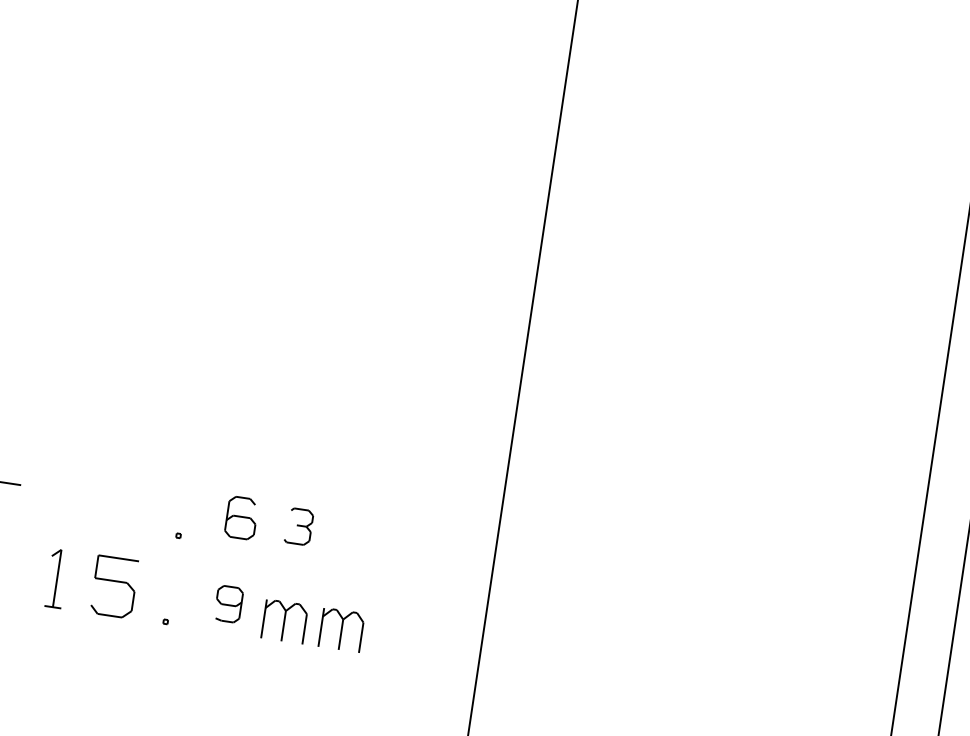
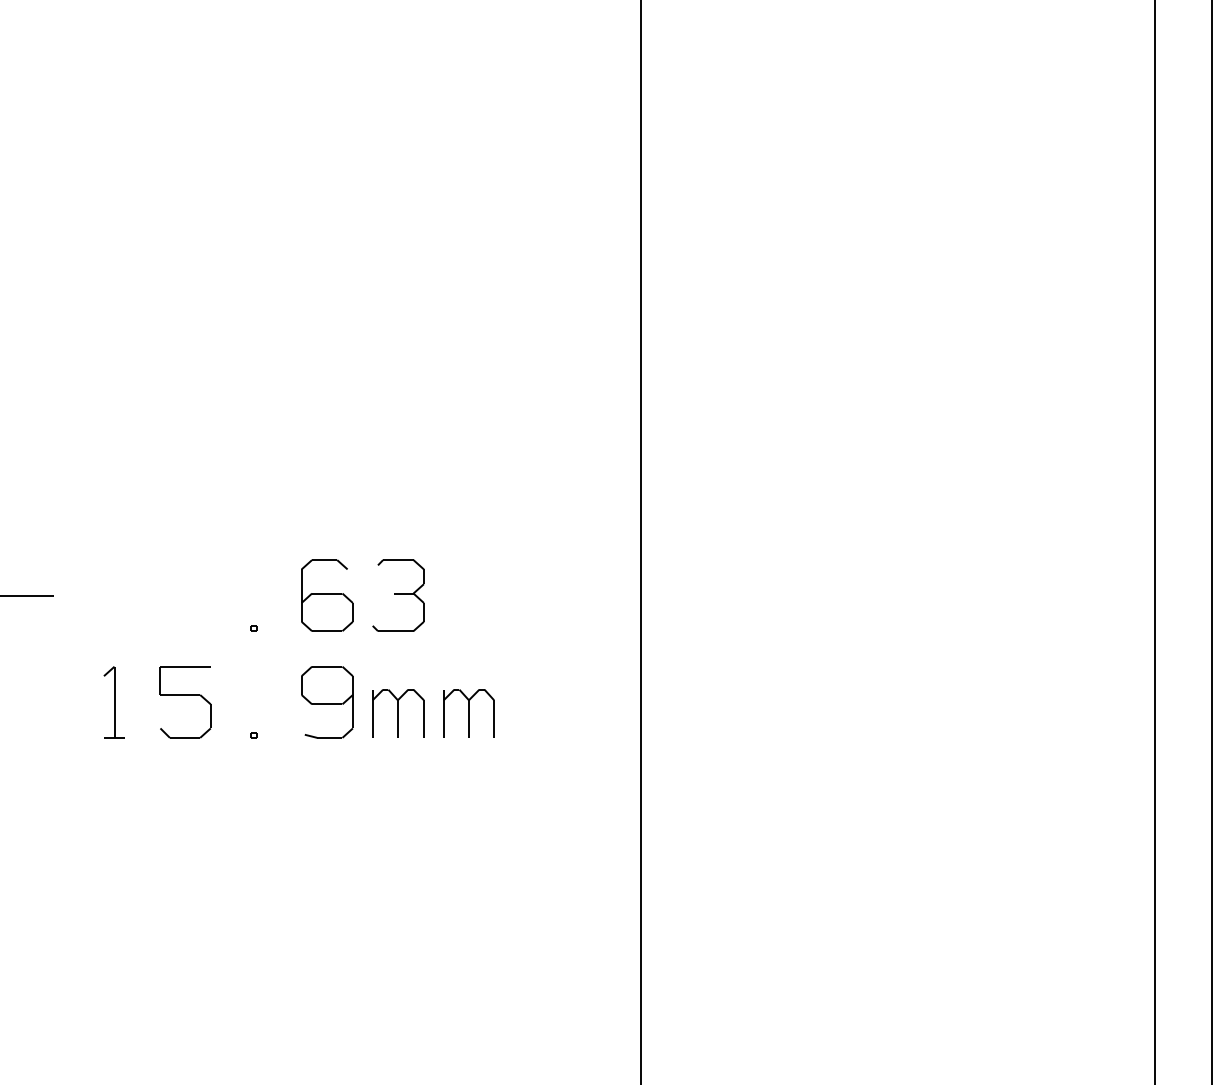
part: (241, 518) -> (327, 595), size x1.43
part: (299, 526) -> (398, 595), size x1.67
part: (228, 604) -> (327, 702), size x1.67

